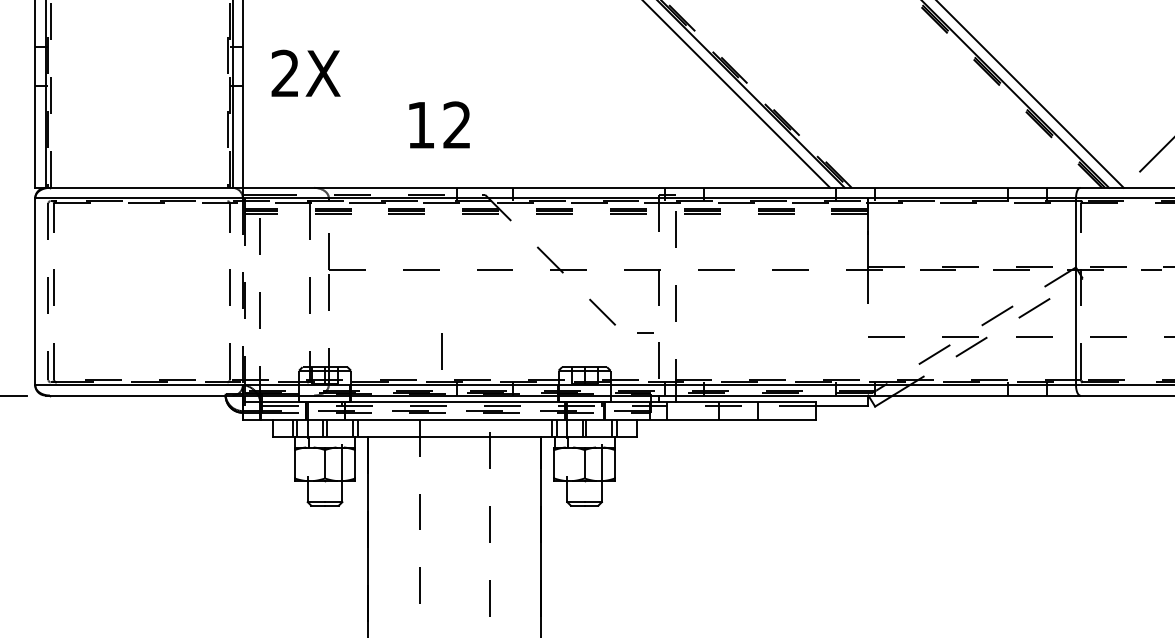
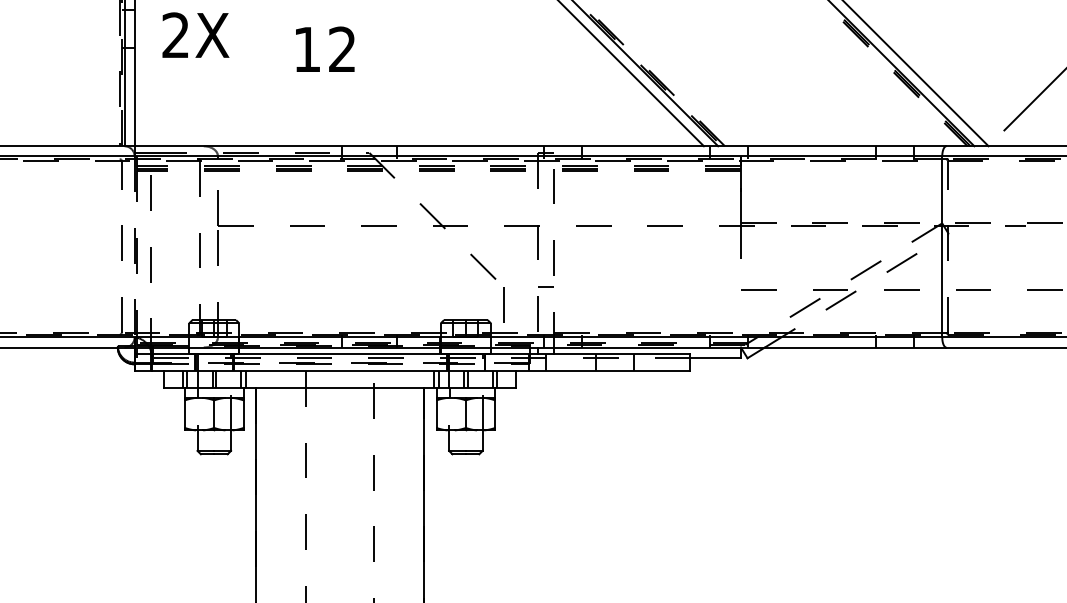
text: (439, 124) -> (325, 48), moved
line: (645, 332) -> (546, 286), moved
line: (441, 351) -> (503, 304), moved

